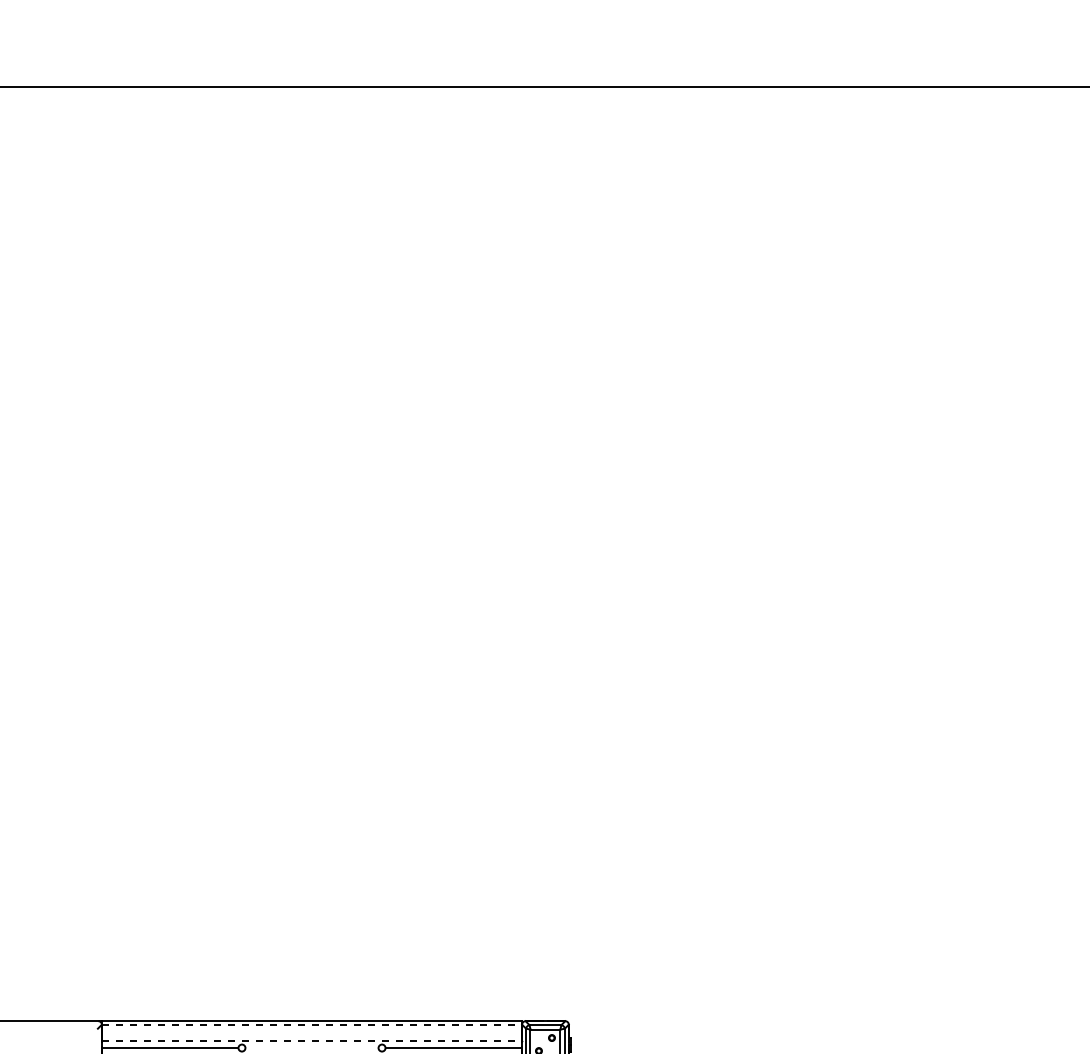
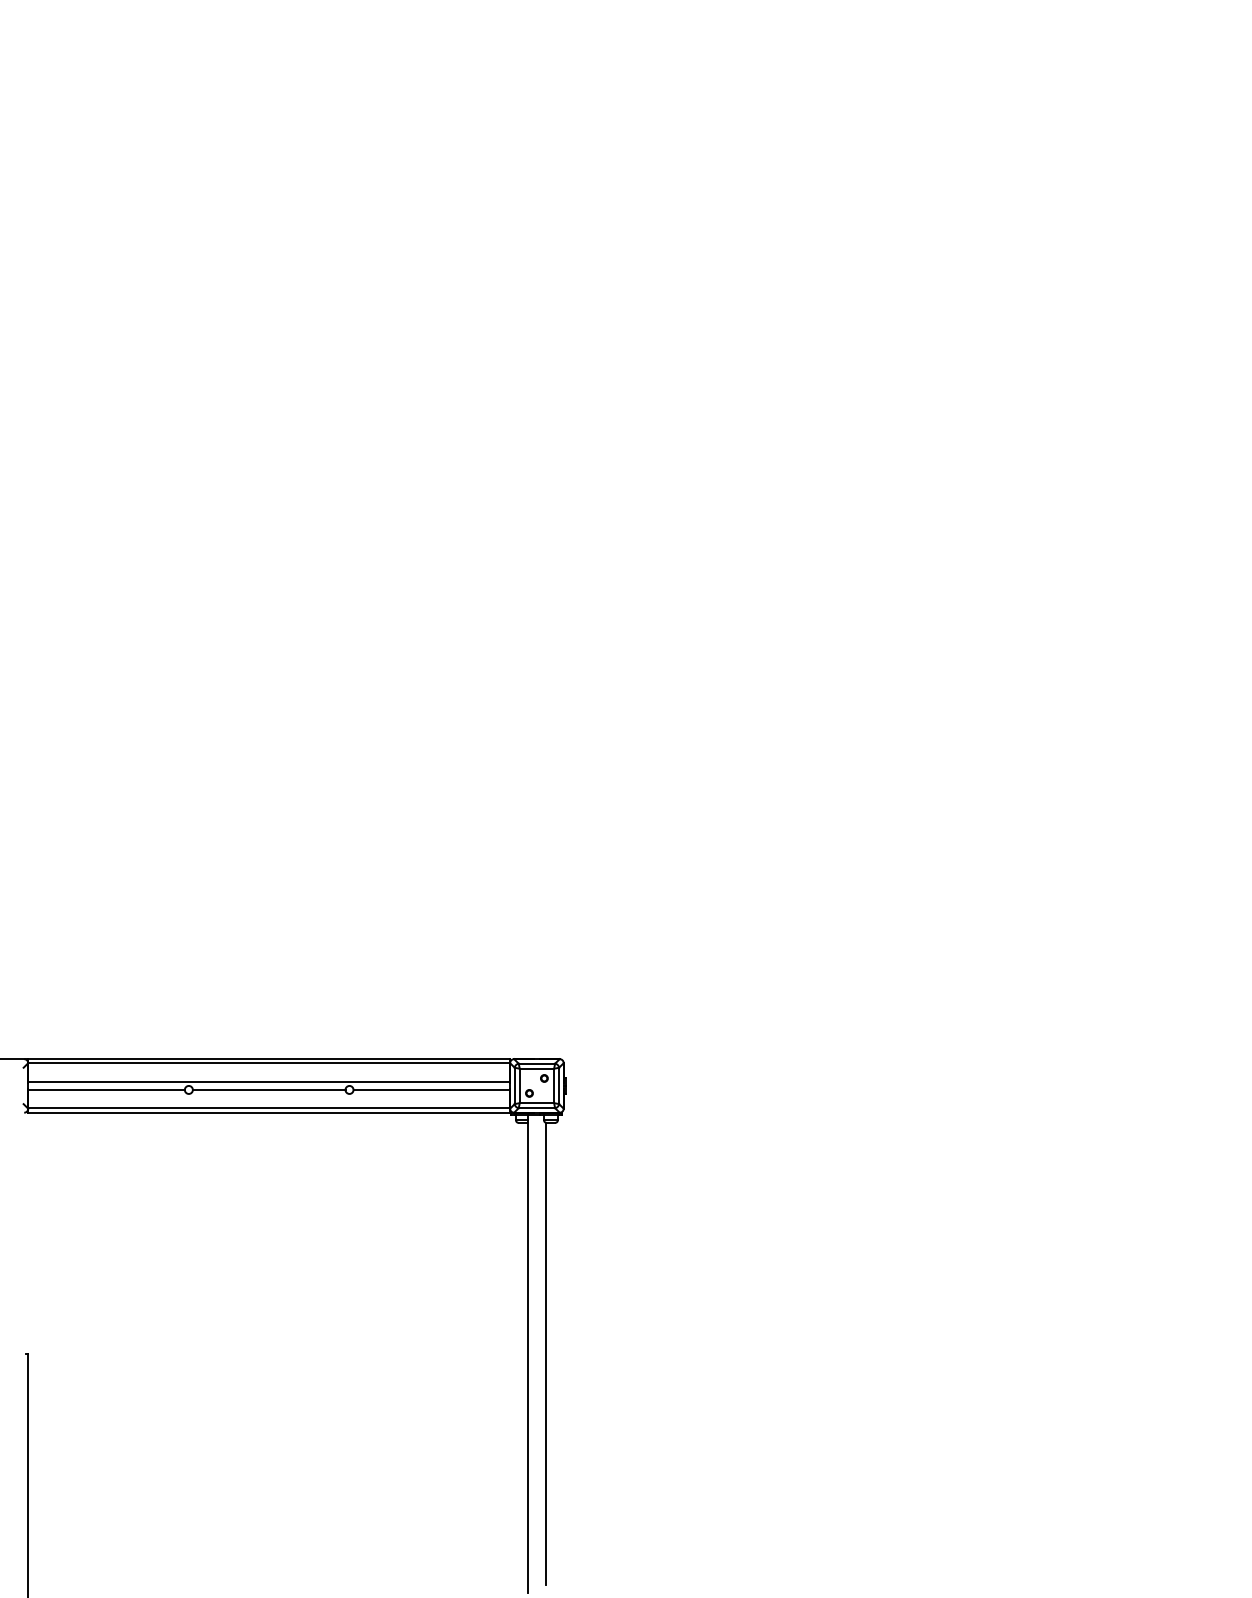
line: (312, 1024) -> (269, 1063), dashed -> solid
line: (312, 1040) -> (269, 1081), dashed -> solid
line: (311, 1048) -> (268, 1090), added

